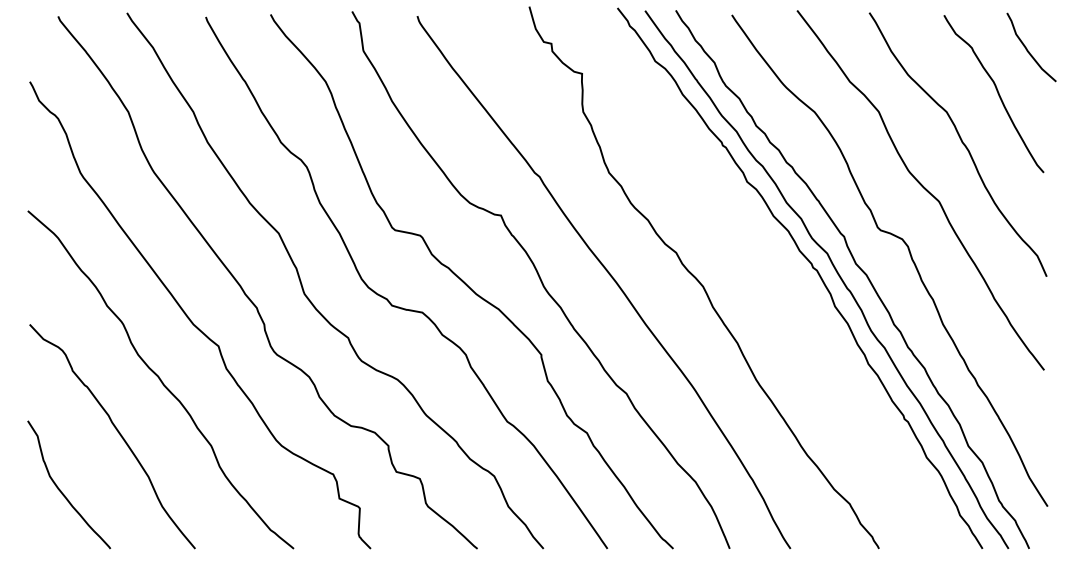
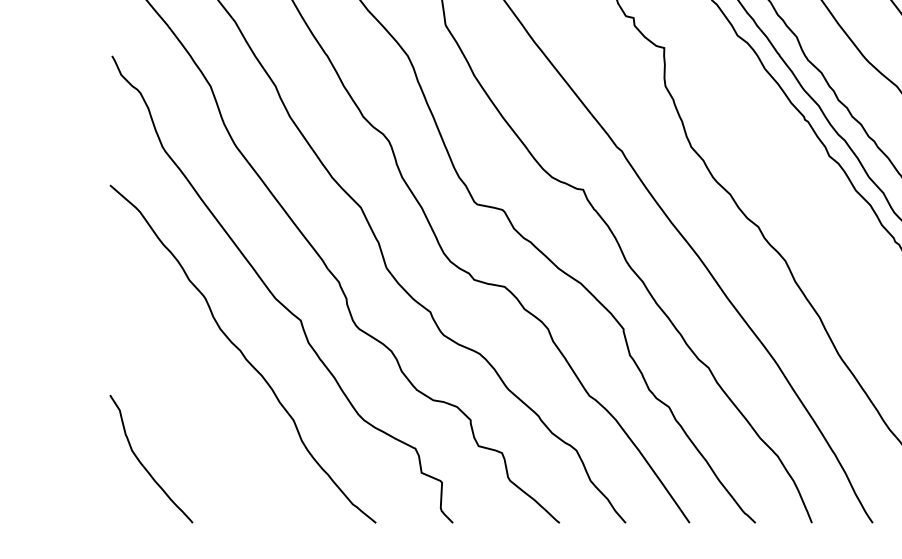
curve: (117, 432) -> (199, 406), removed

